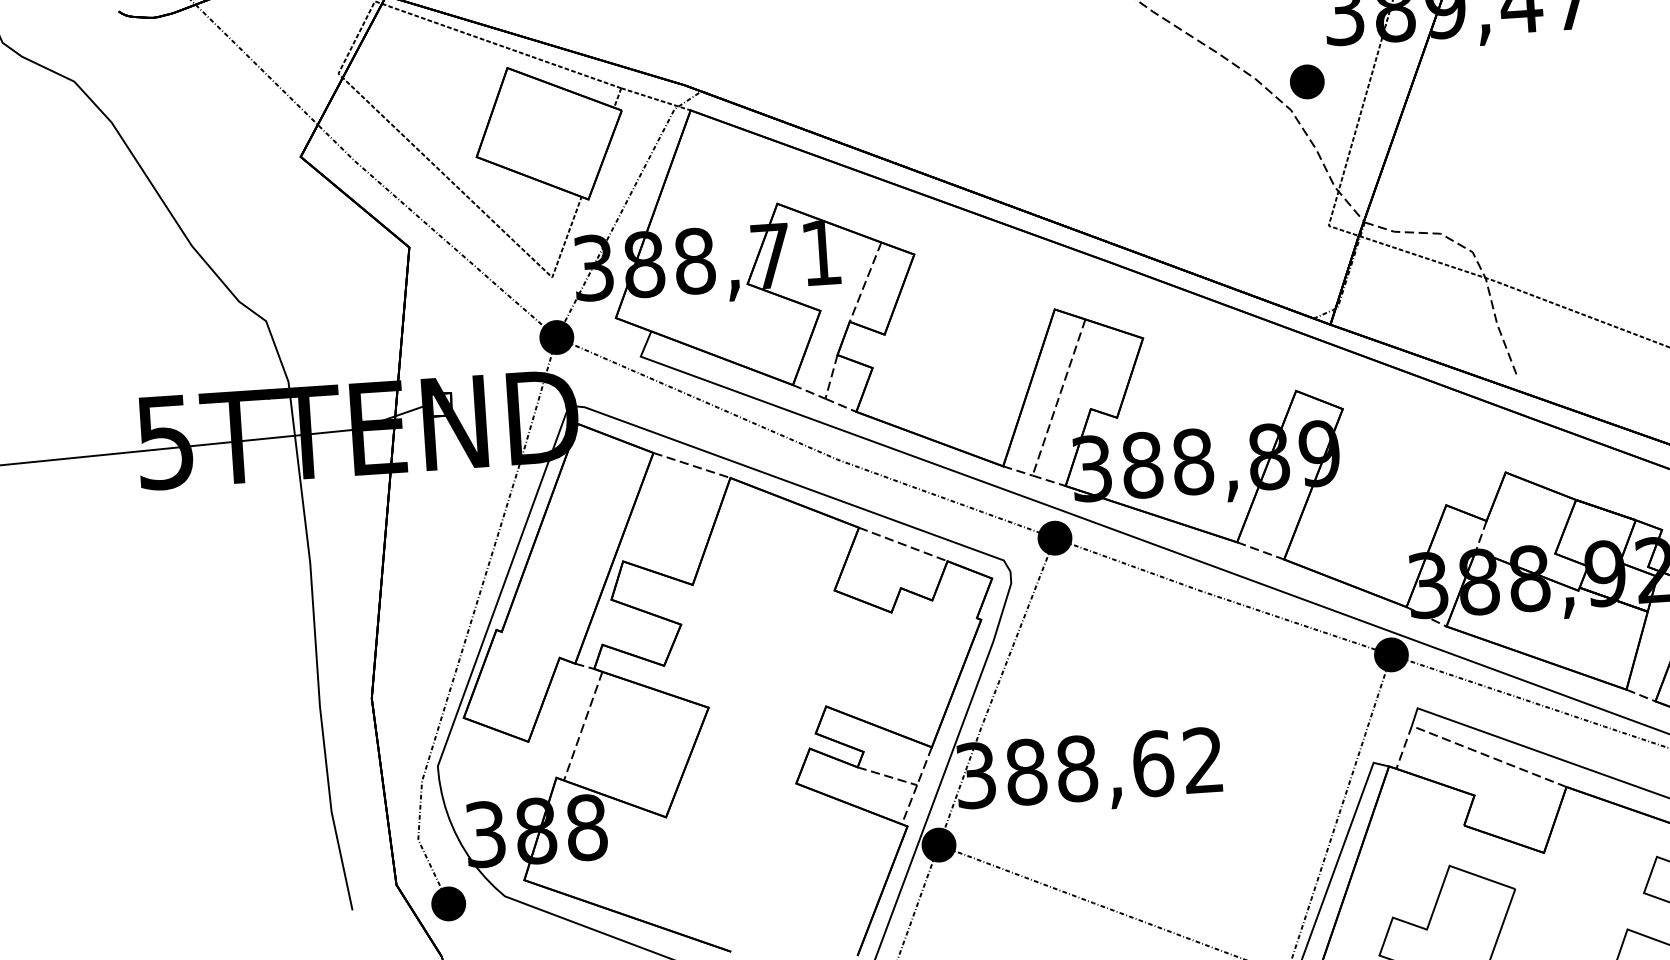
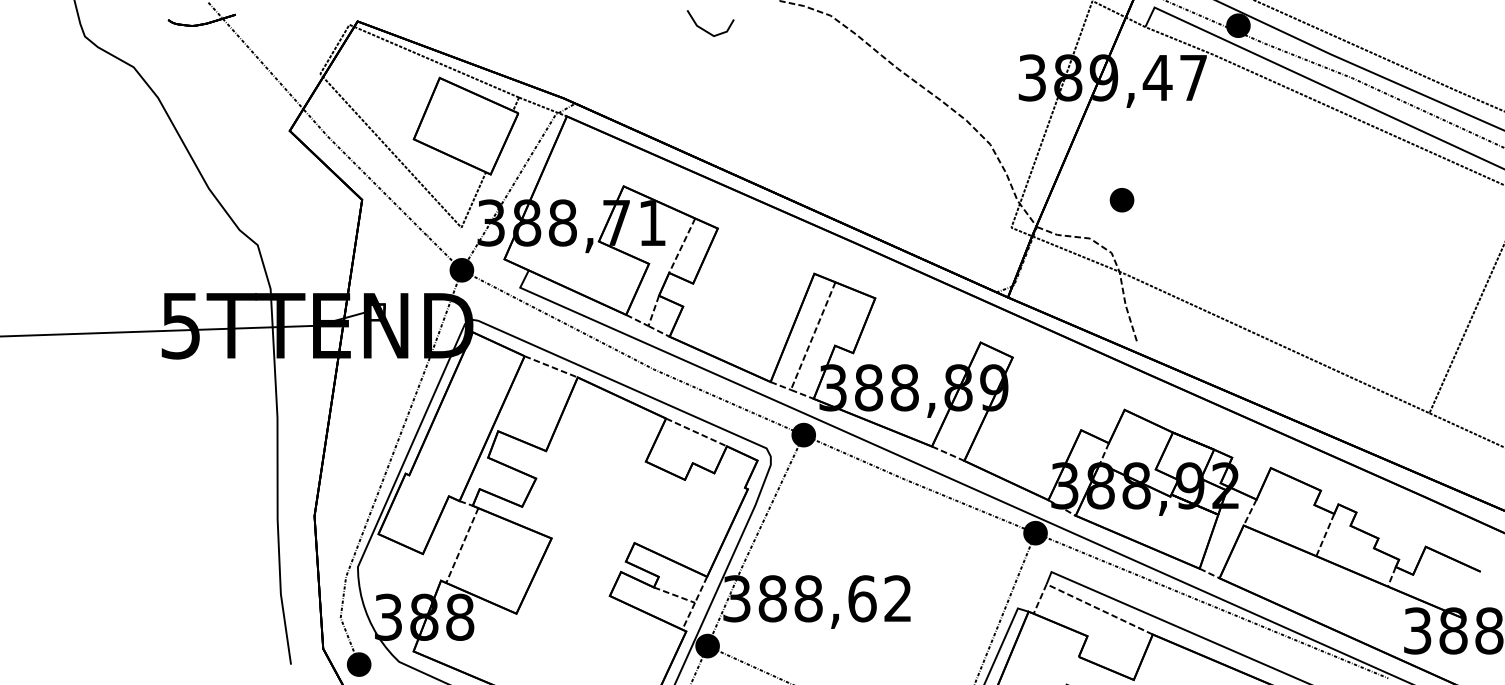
part: (1306, 82) -> (1121, 200), moved

